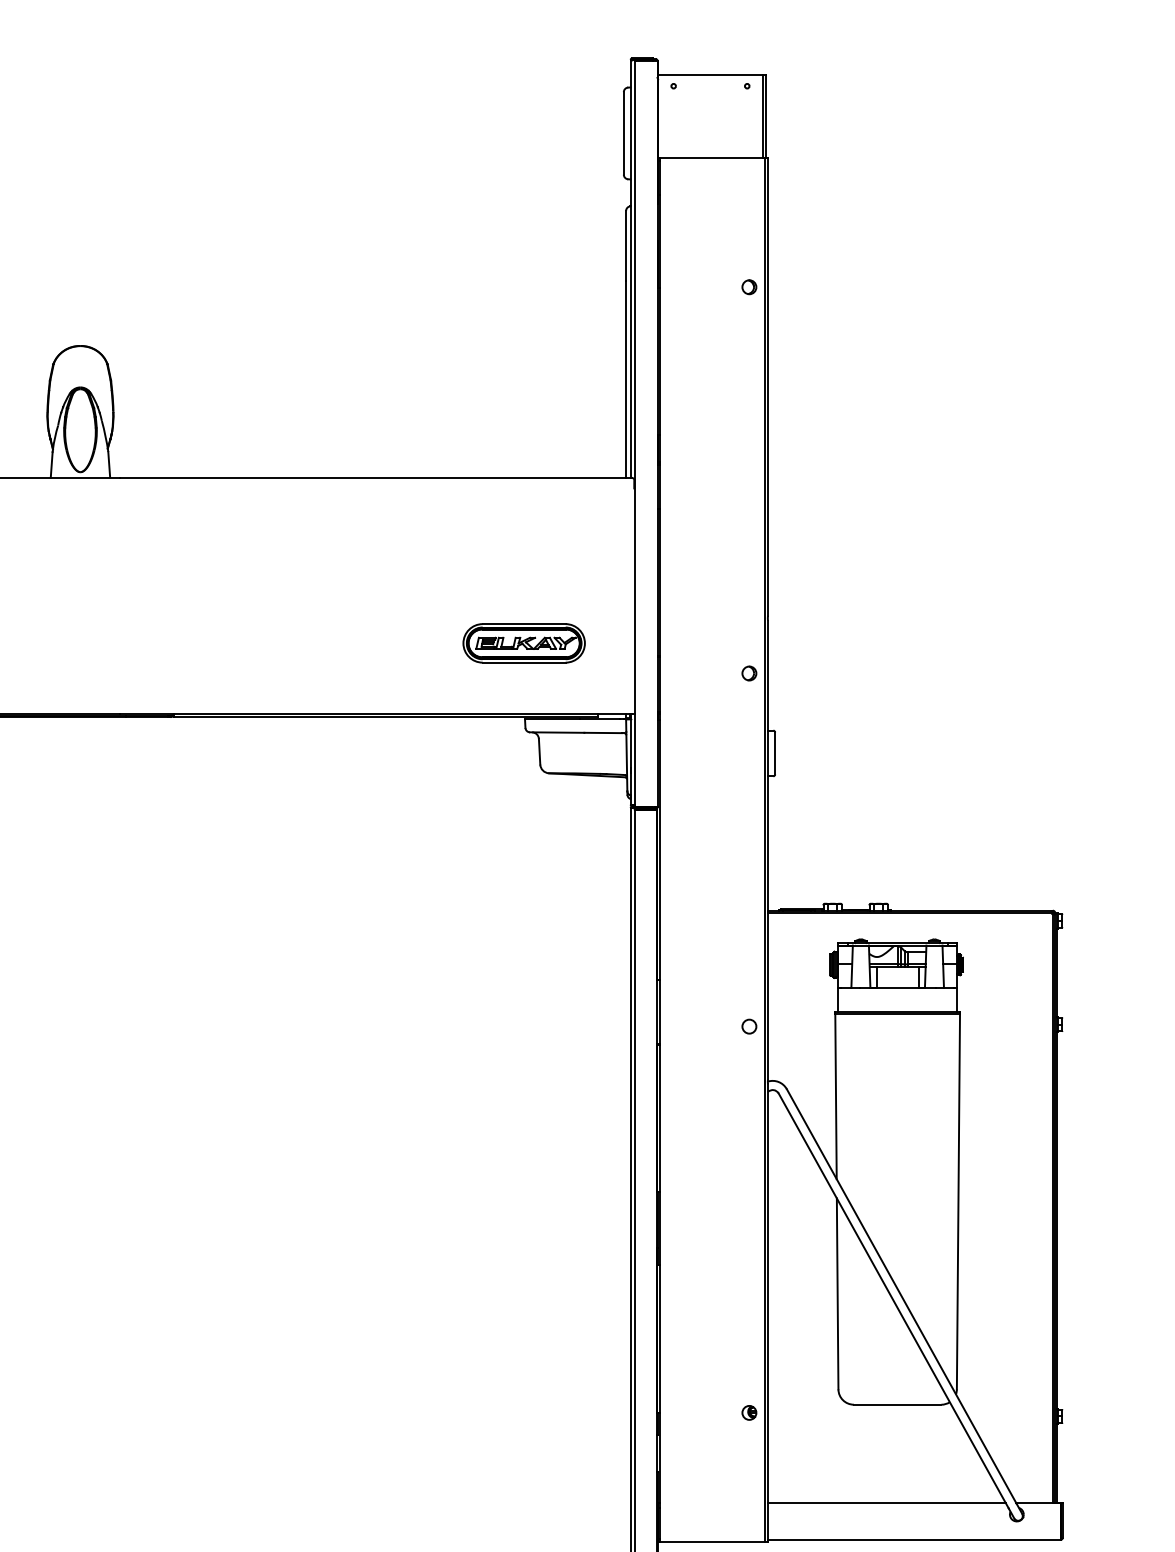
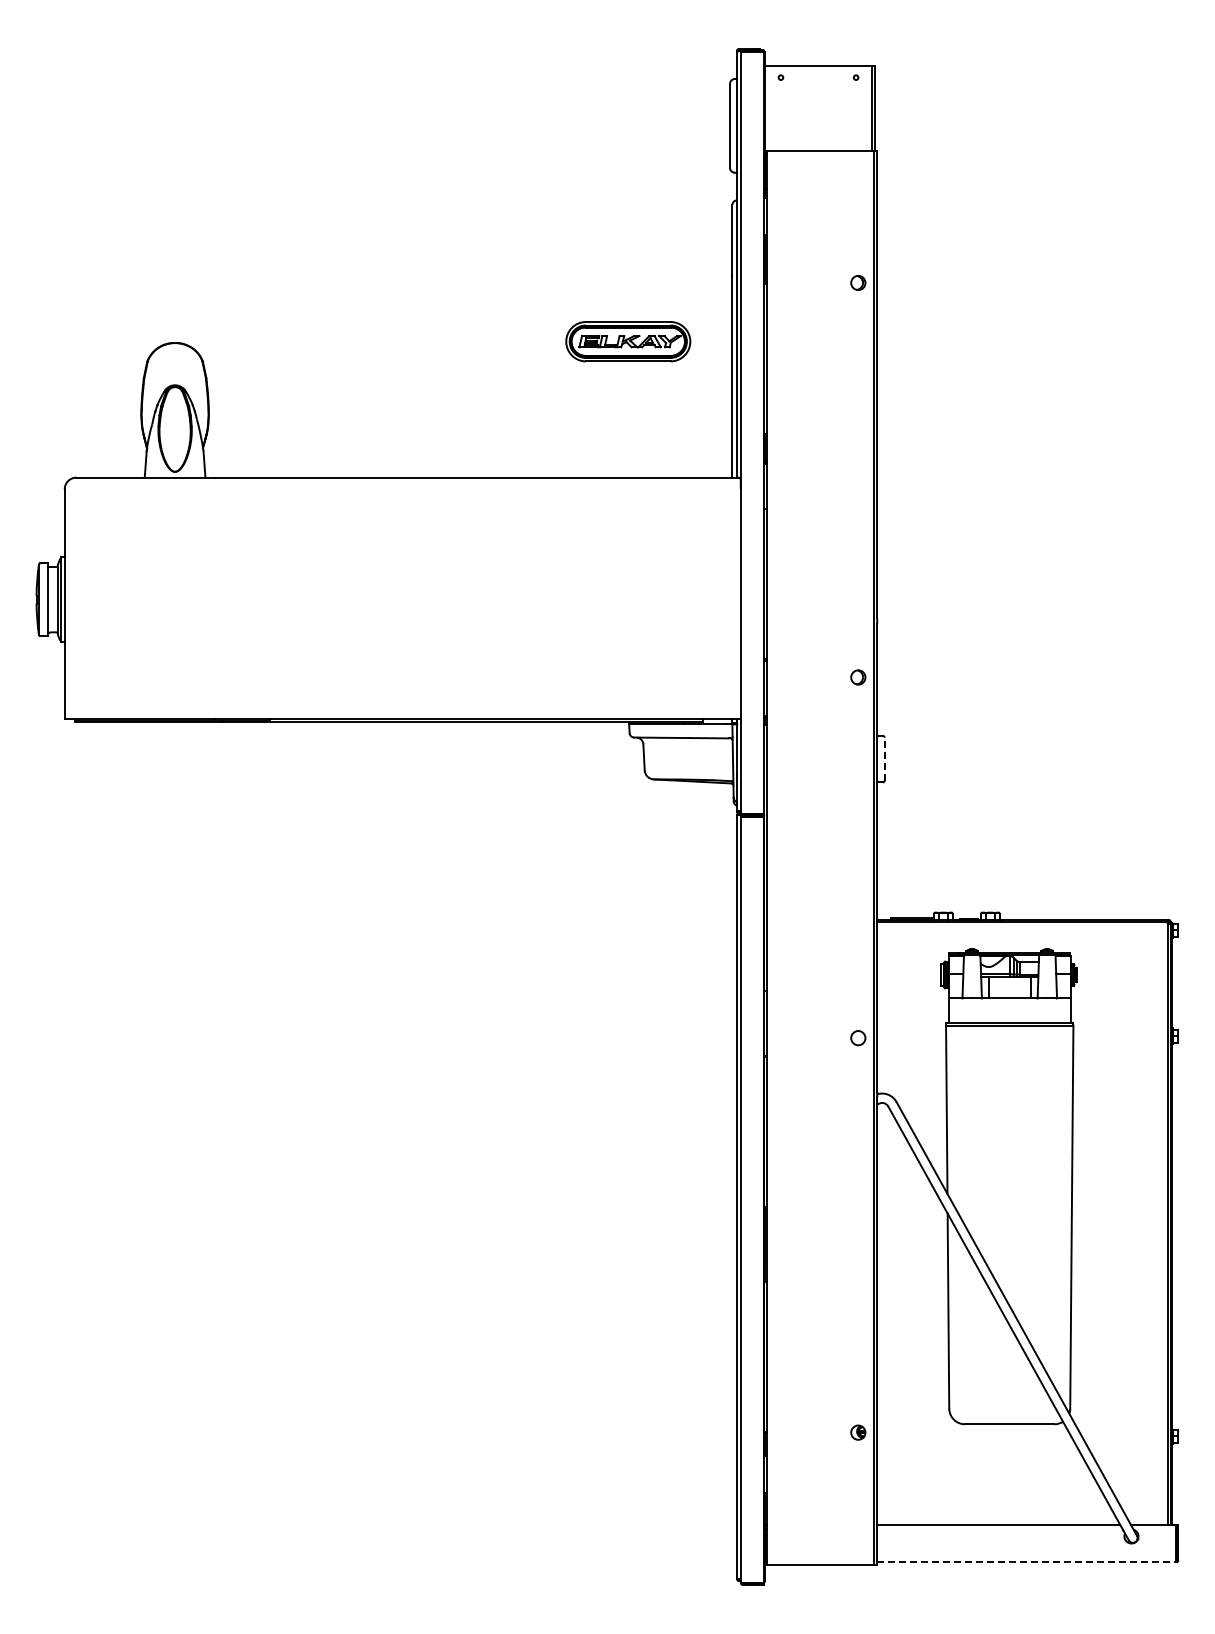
part: (524, 643) -> (628, 341), moved
line: (775, 752) -> (884, 758), solid -> dashed
line: (914, 1540) -> (1026, 1562), solid -> dashed

